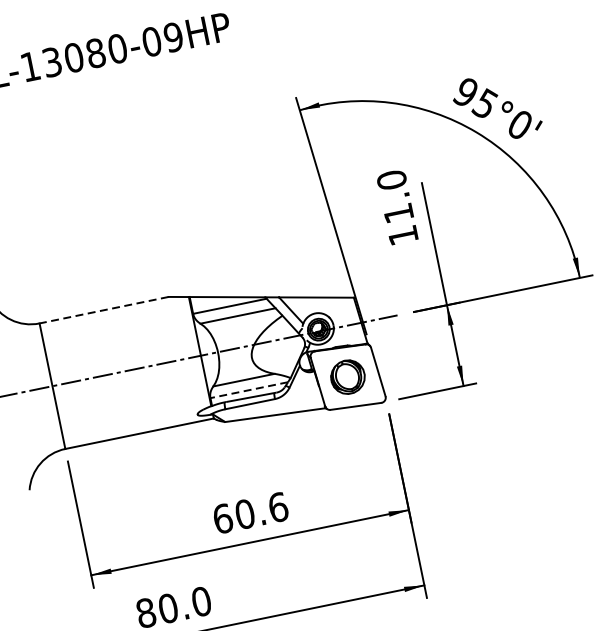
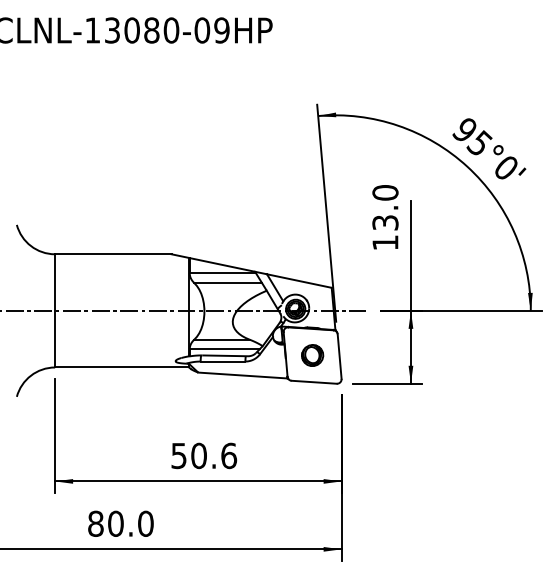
text: (398, 213) -> (385, 222), 11.0 -> 13.0
line: (103, 310) -> (112, 254), dashed -> solid
part: (347, 377) -> (312, 355), size x0.71
line: (249, 390) -> (224, 349), dashed -> solid
text: (223, 518) -> (179, 455), 60.6 -> 50.6

